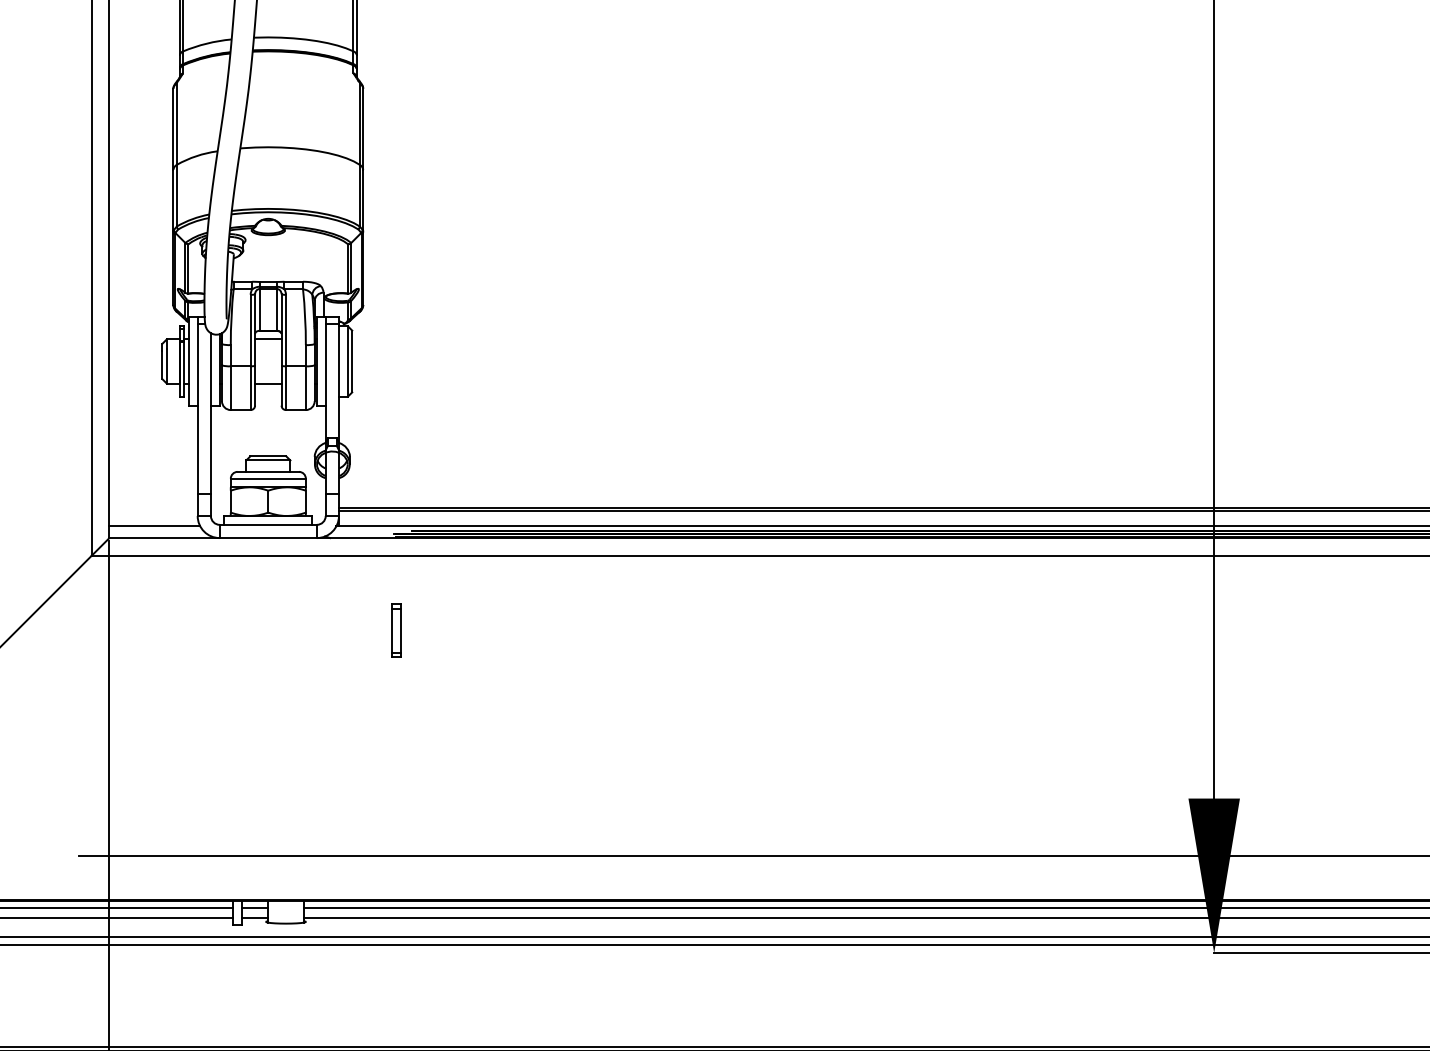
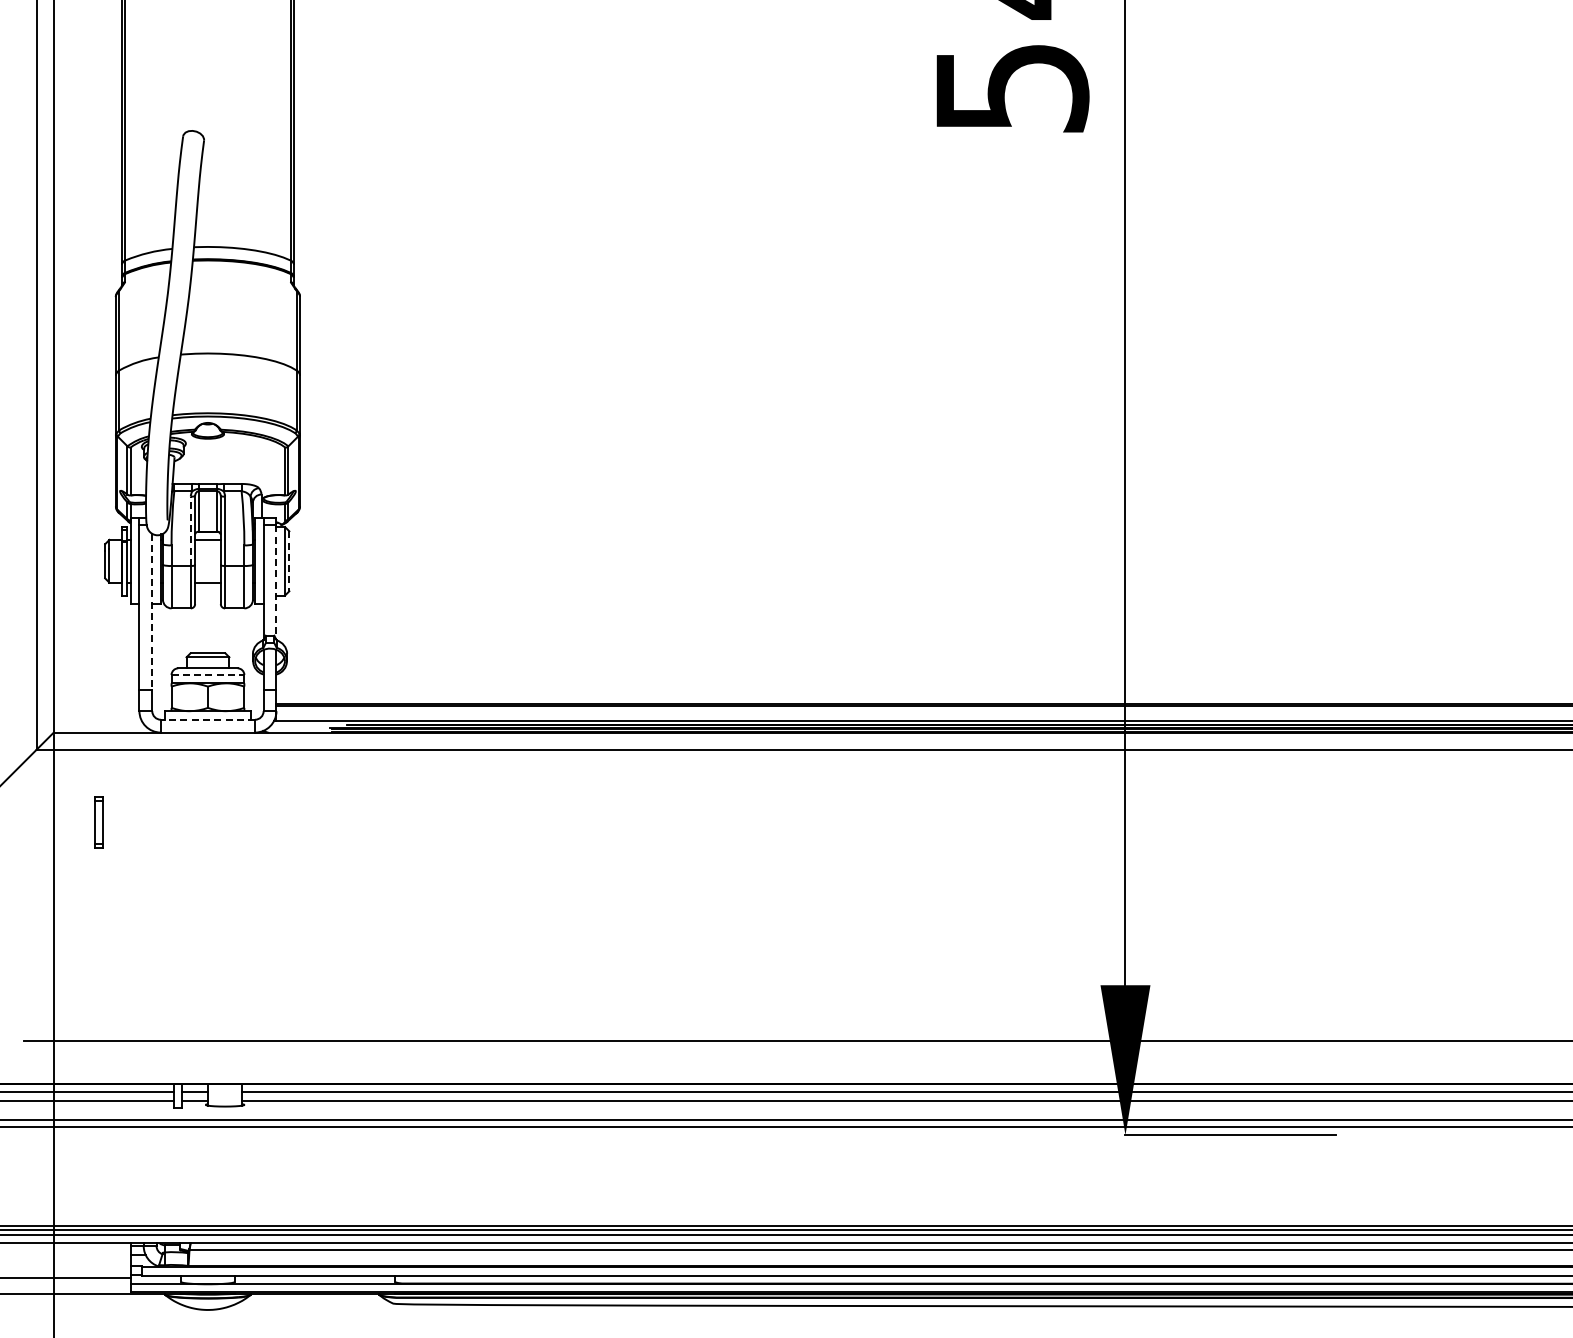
line: (250, 330) -> (190, 531), solid -> dashed
line: (352, 361) -> (289, 561), solid -> dashed
line: (338, 384) -> (276, 583), solid -> dashed
line: (211, 413) -> (152, 611), solid -> dashed
line: (268, 479) -> (208, 675), solid -> dashed
line: (267, 524) -> (207, 719), solid -> dashed
line: (154, 526) -> (97, 721), removed
part: (395, 630) -> (98, 822), moved

